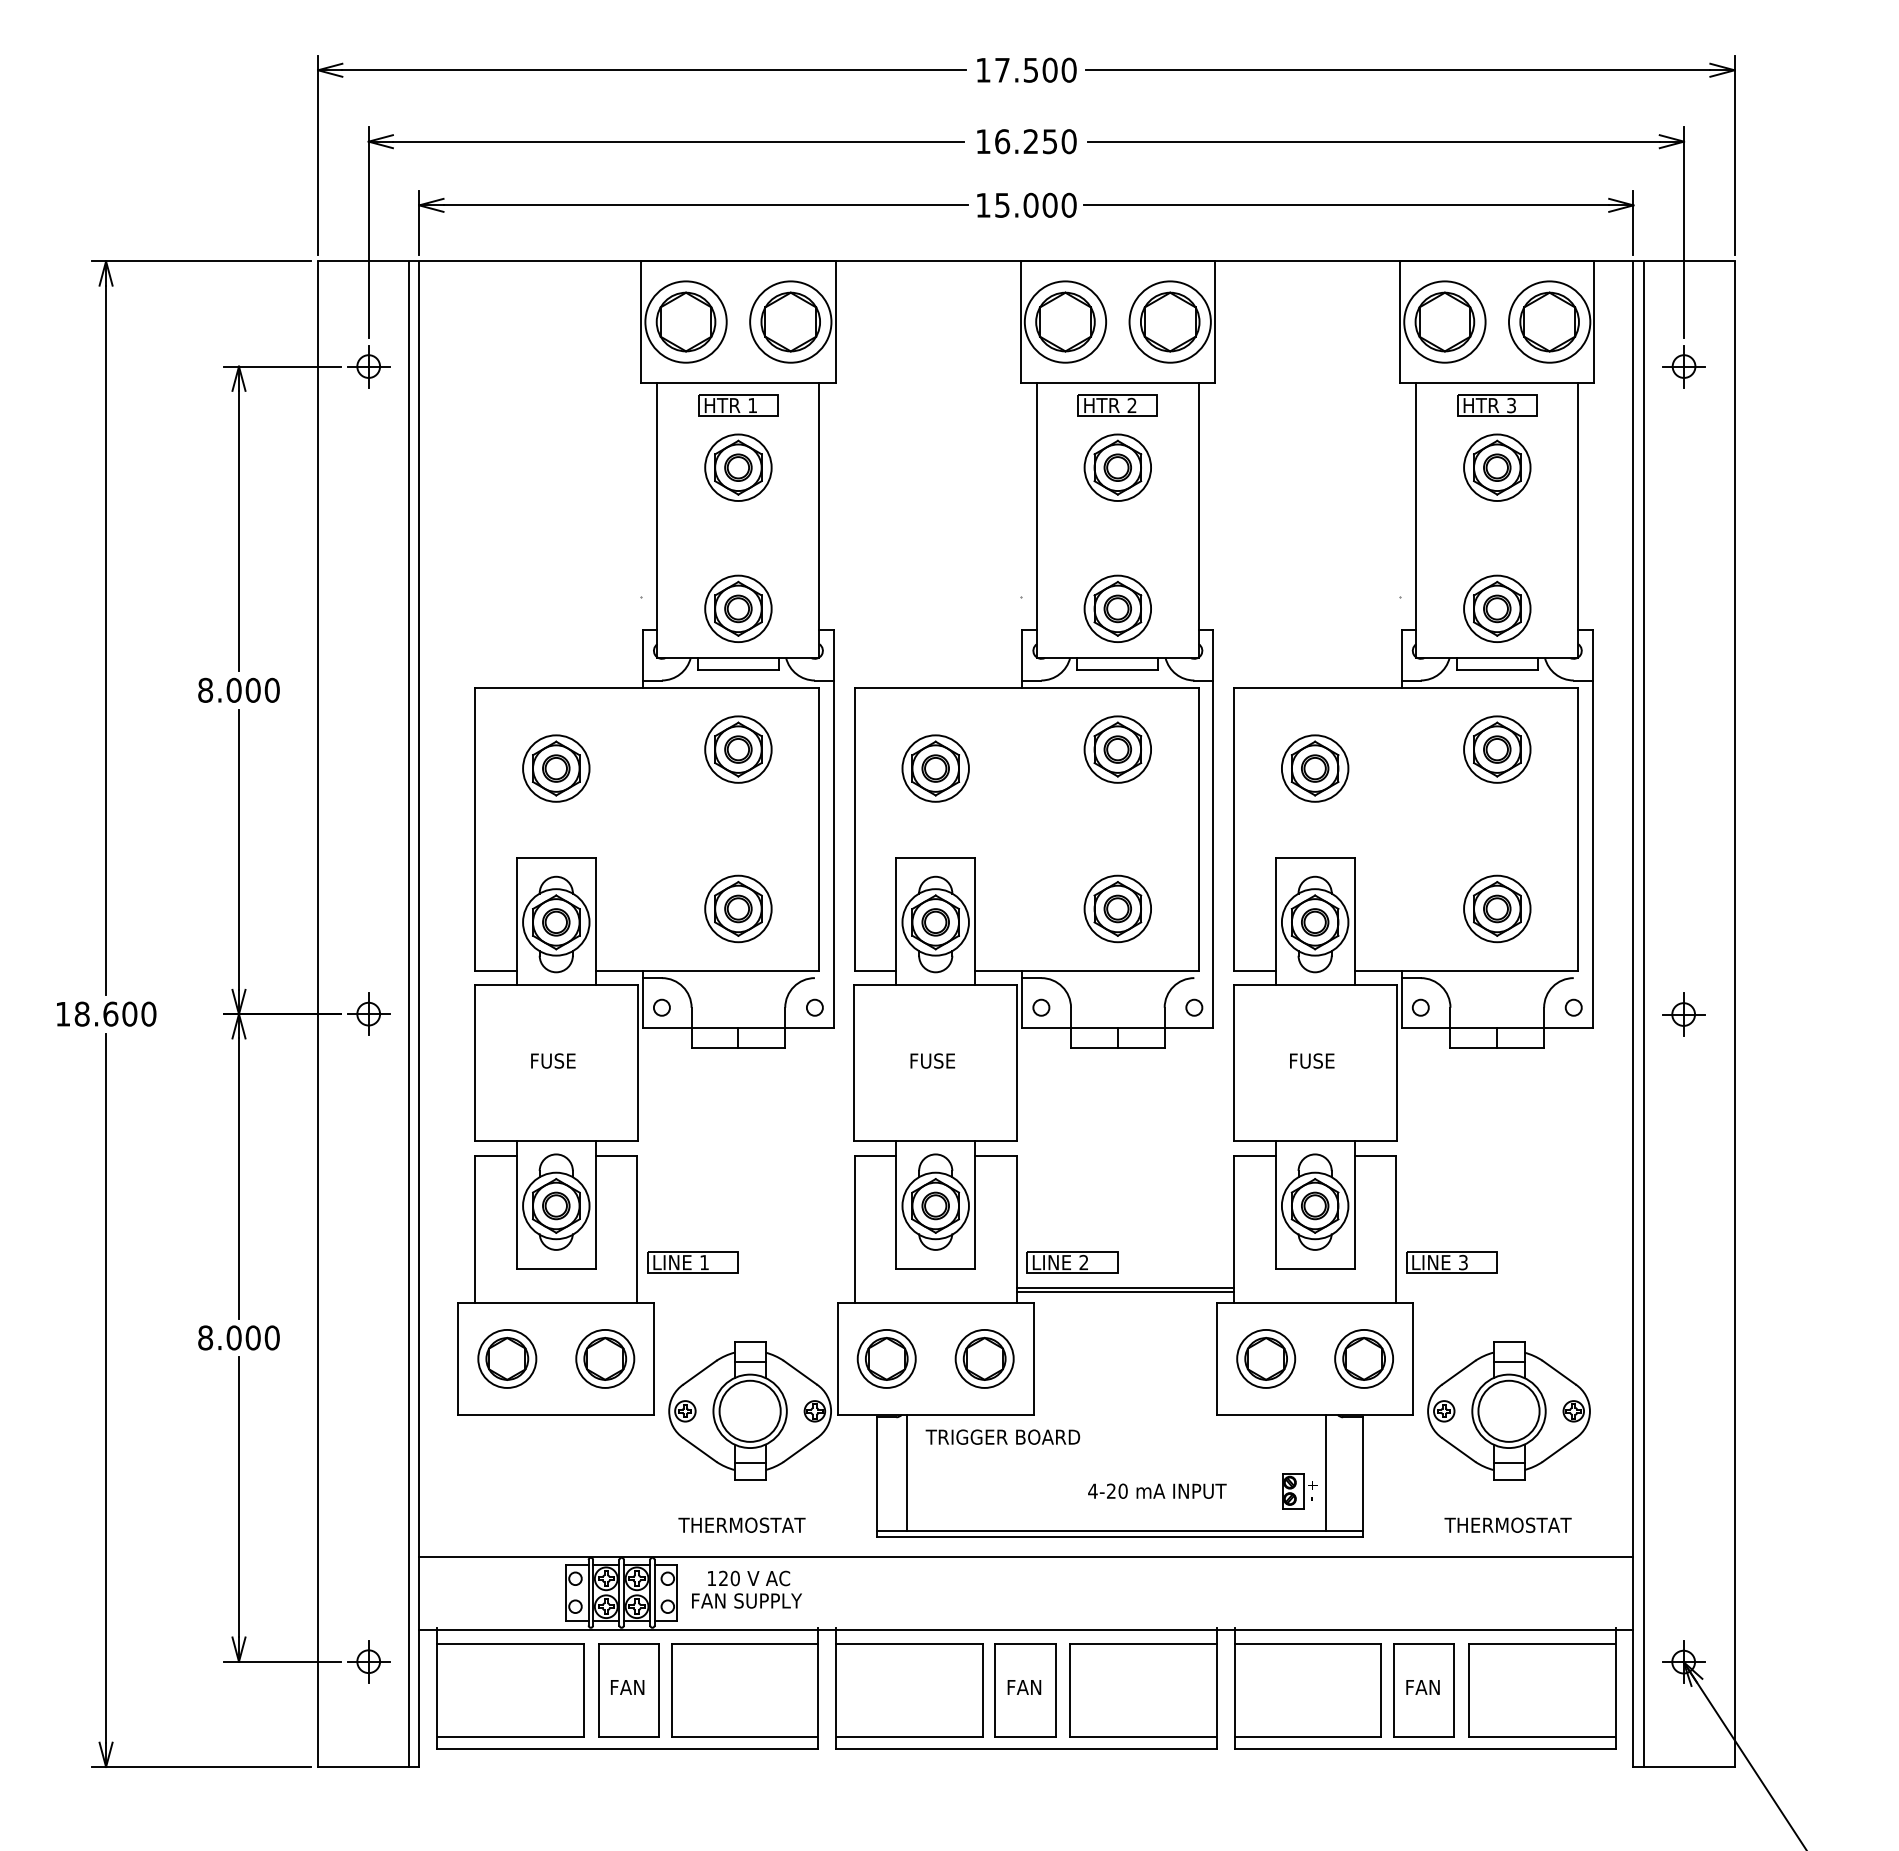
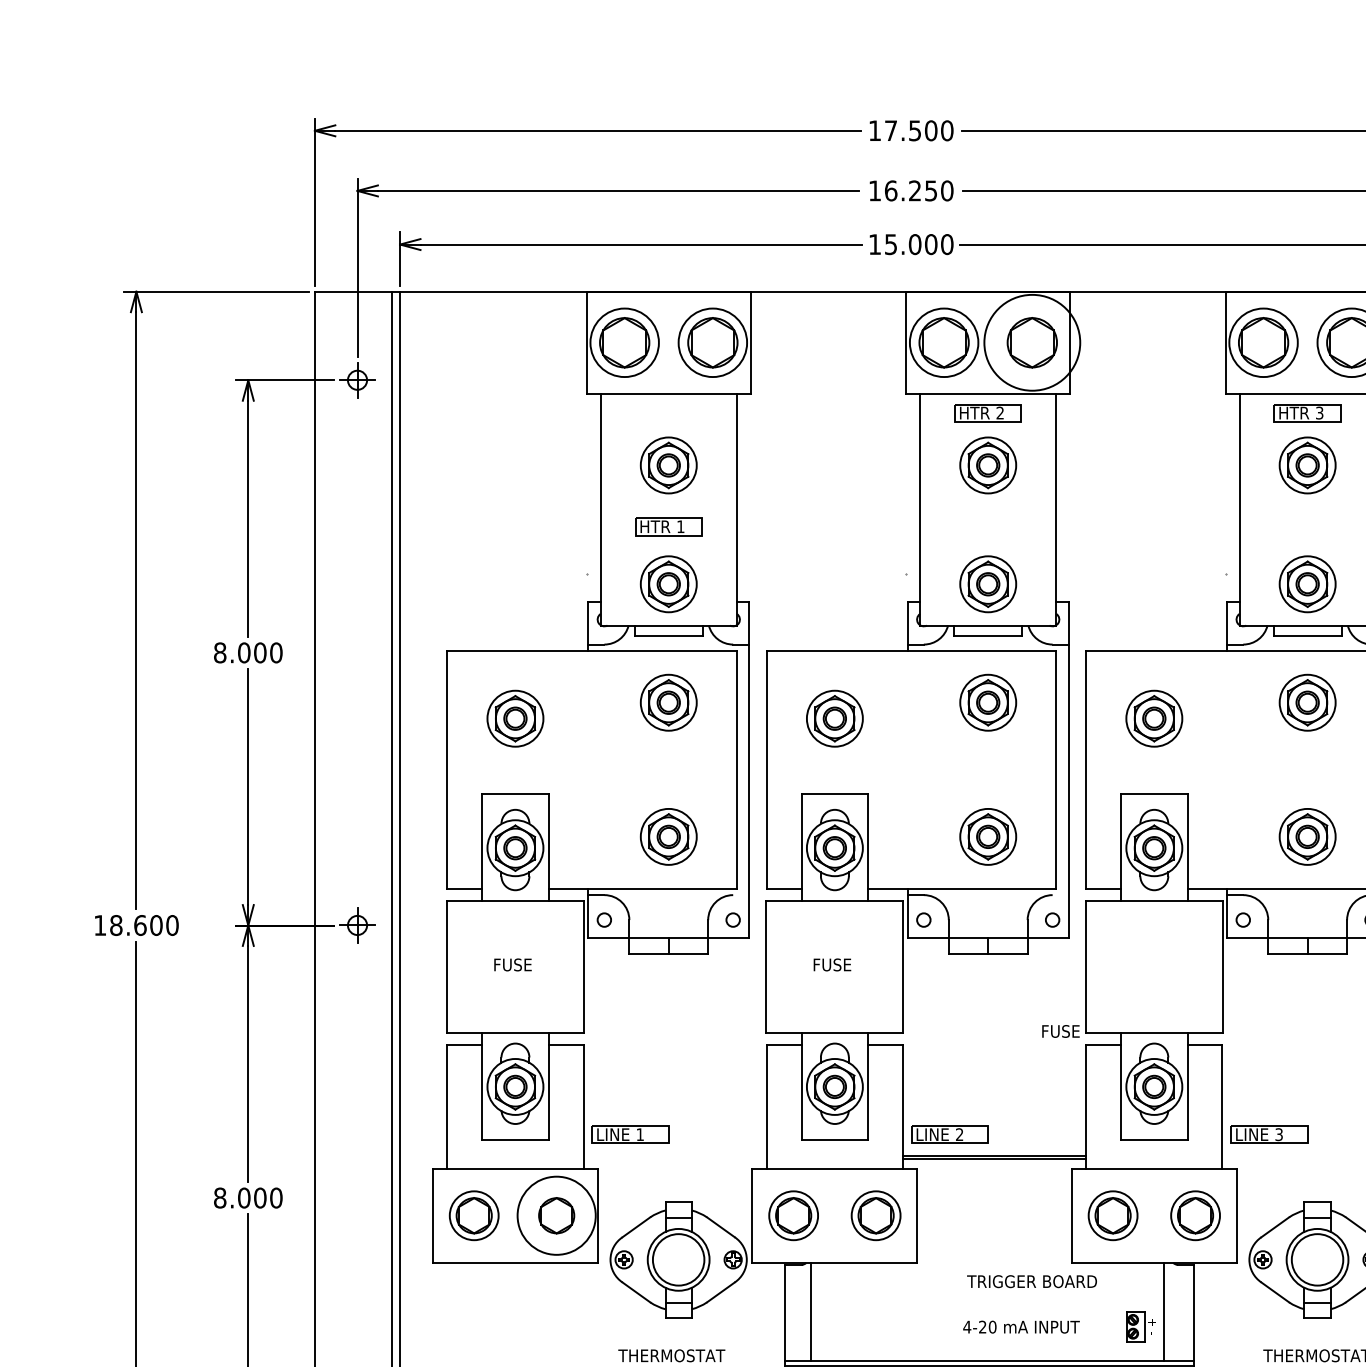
circle: (1169, 321) -> (1031, 342), size x1.4
part: (738, 405) -> (668, 526), moved
text: (1312, 1060) -> (1061, 1031), moved
circle: (605, 1358) -> (556, 1215), size x1.6
text: (1002, 1436) -> (1031, 1281), moved

